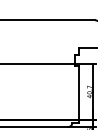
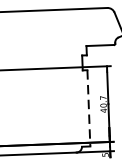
line: (78, 94) -> (88, 108), solid -> dashed

